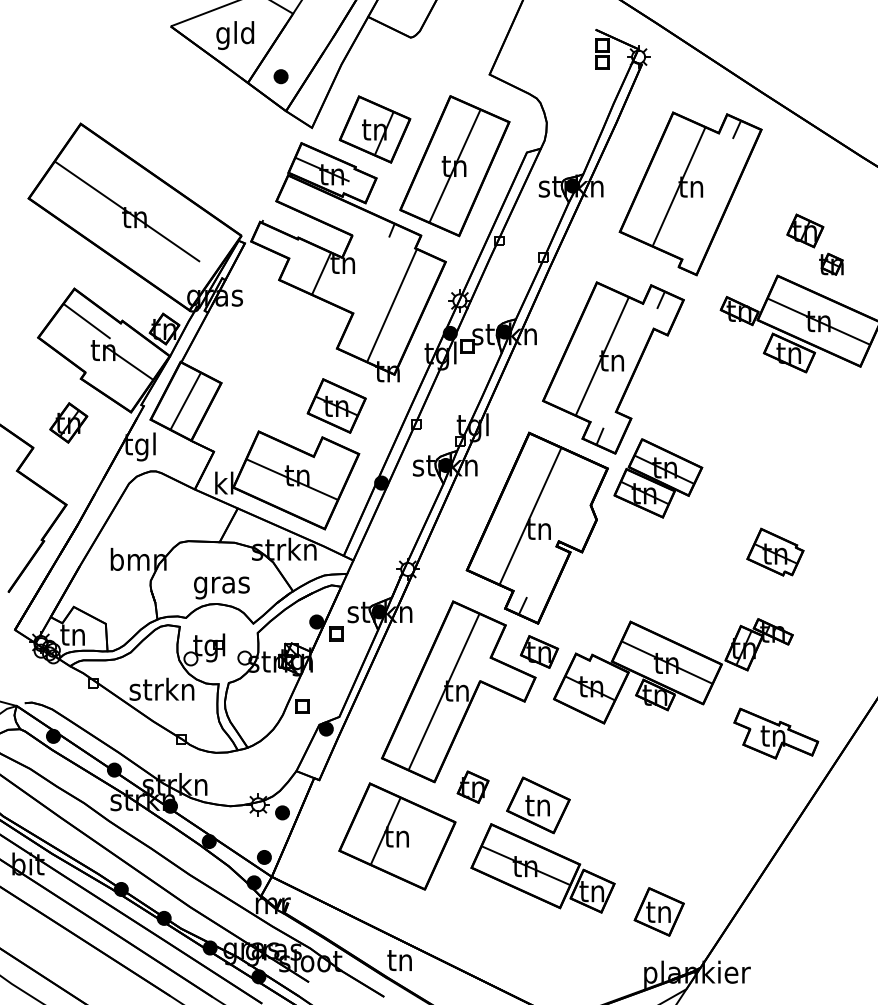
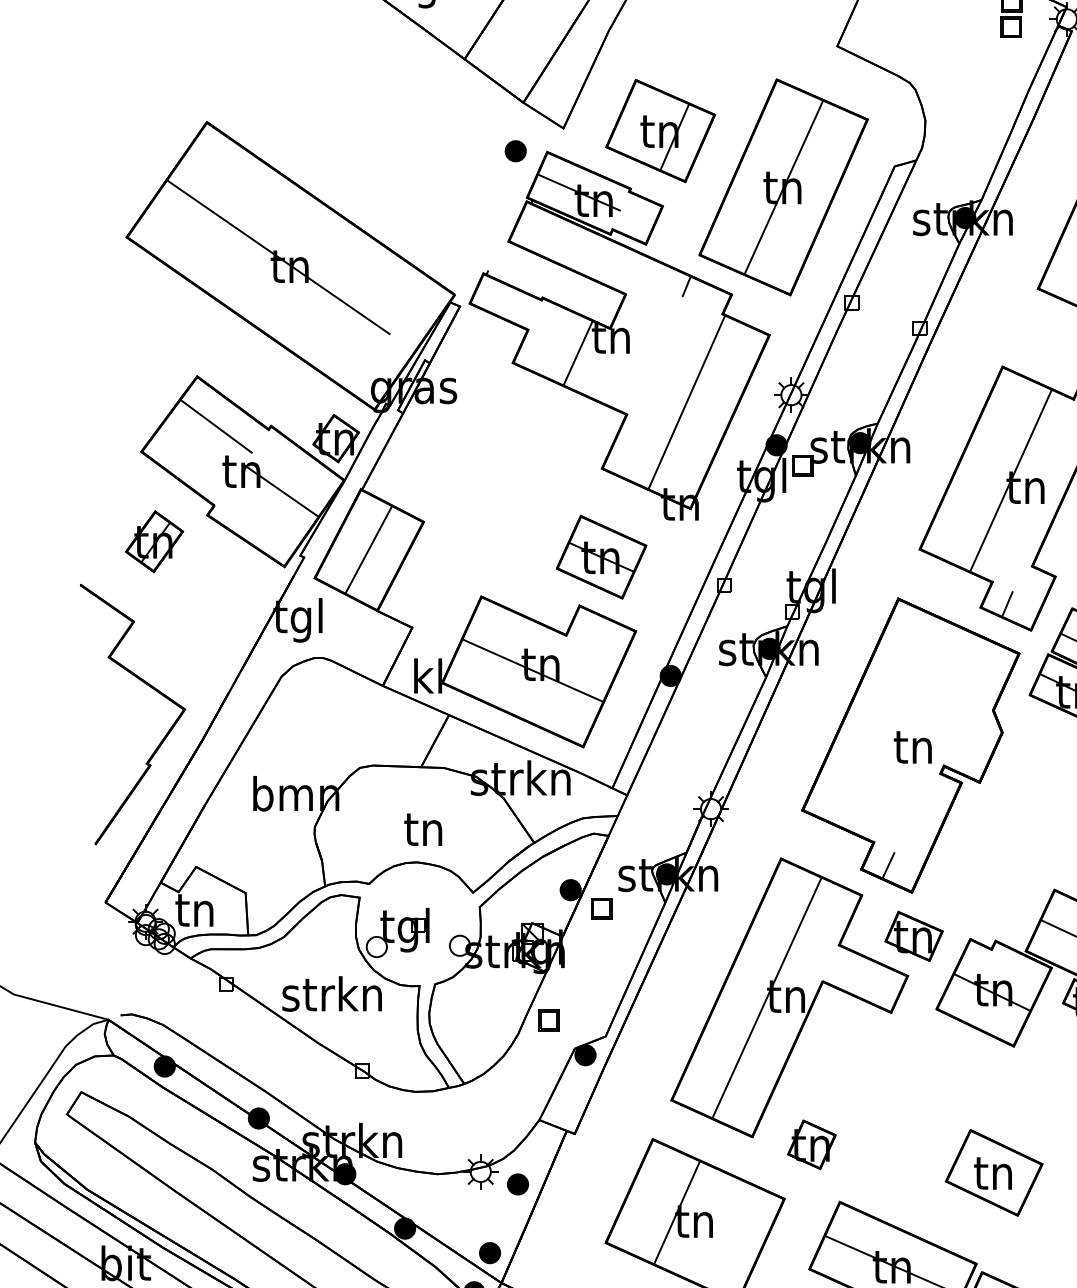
part: (280, 76) -> (514, 150), moved
part: (68, 422) -> (154, 540), moved
line: (530, 516) -> (900, 727), removed
text: (221, 585) -> (423, 833), gras -> tn
part: (538, 805) -> (994, 1173), moved

